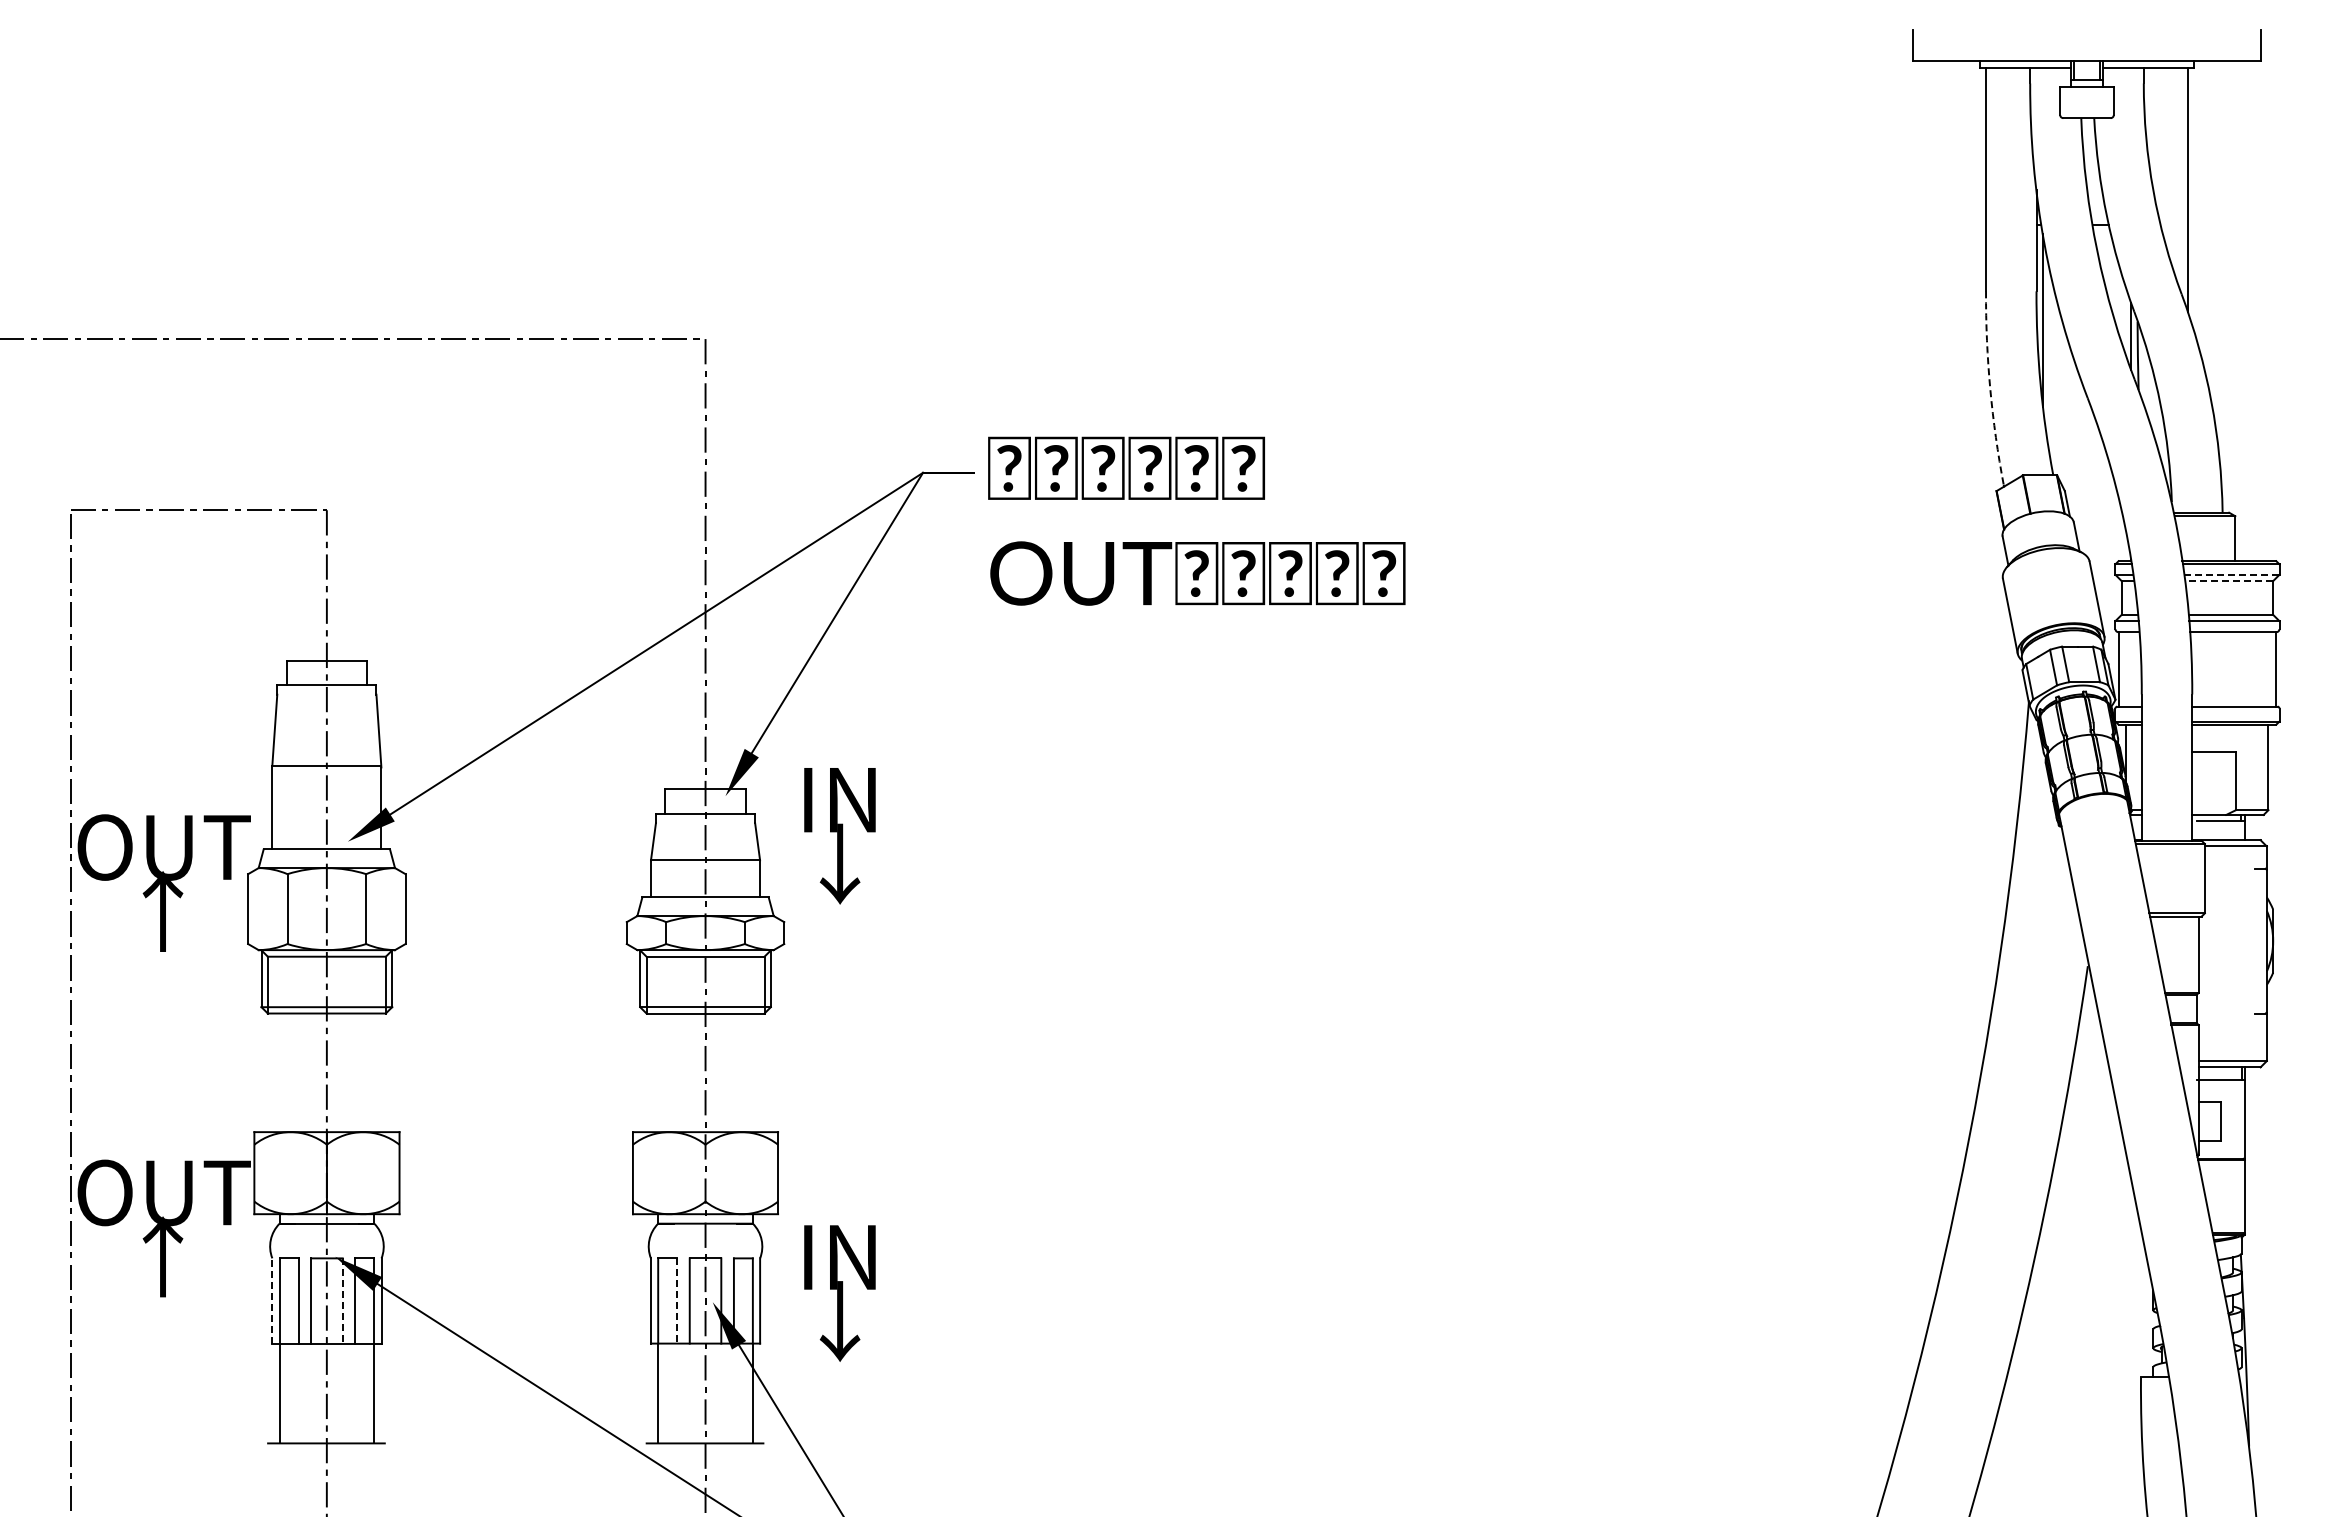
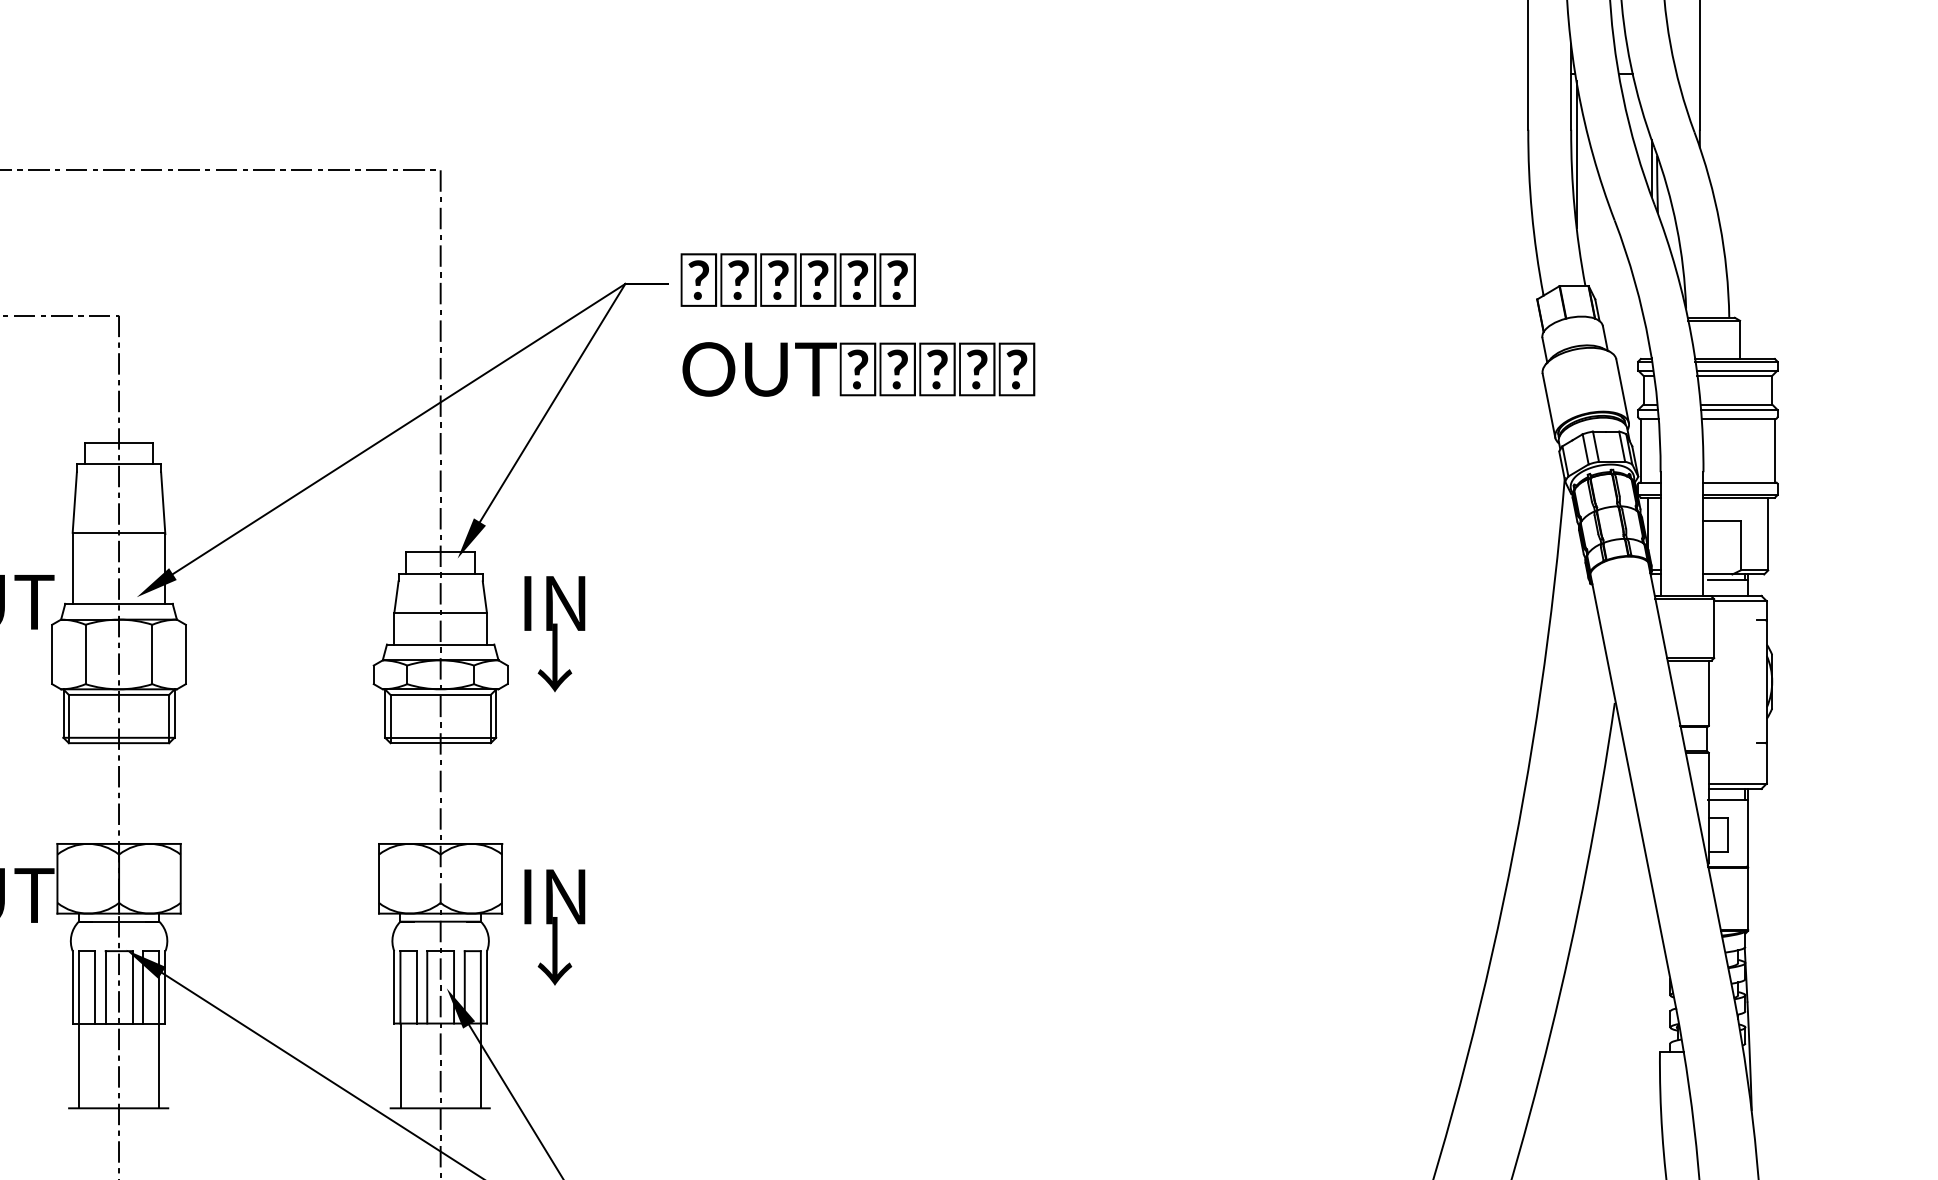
arc: (1990, 388) -> (1532, 212), dashed -> solid
line: (2231, 574) -> (1736, 370), dashed -> solid
line: (2228, 581) -> (1734, 376), dashed -> solid
text: (839, 836) -> (554, 634), moved
text: (839, 1293) -> (554, 927), moved
line: (272, 1300) -> (72, 986), dashed -> solid
line: (342, 1300) -> (132, 986), dashed -> solid
line: (677, 1300) -> (416, 986), dashed -> solid

